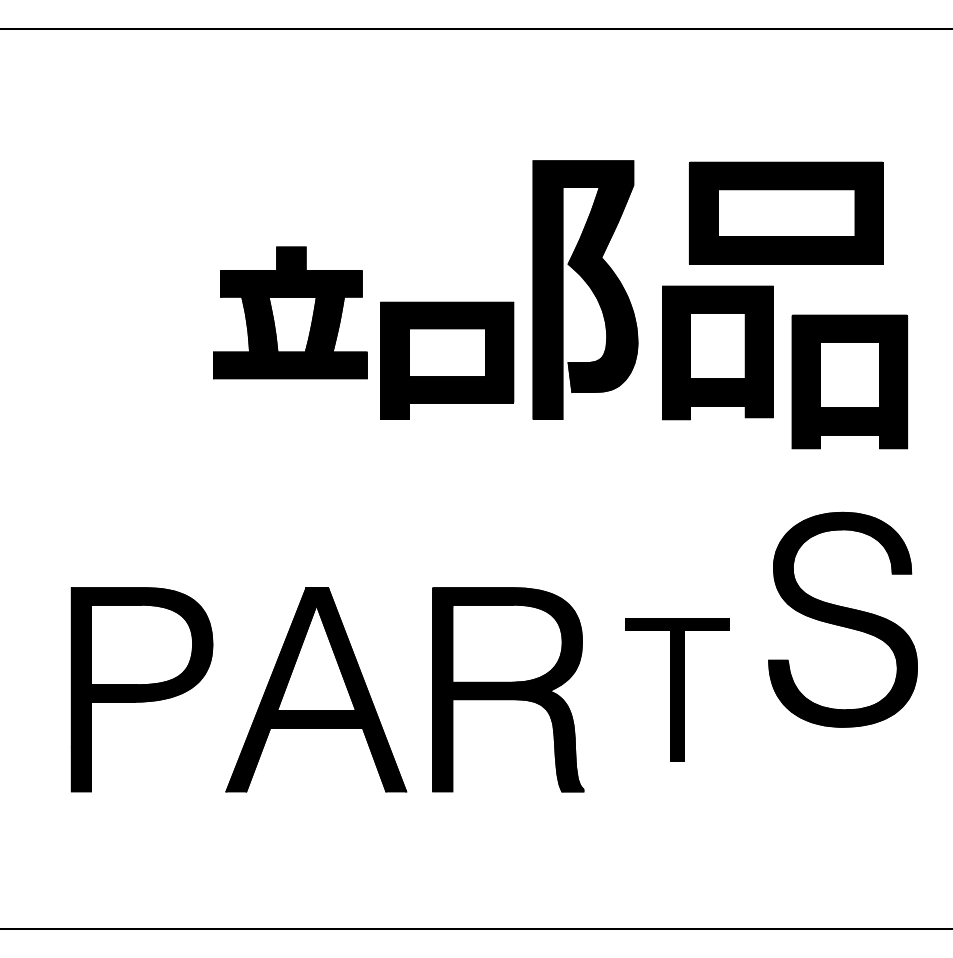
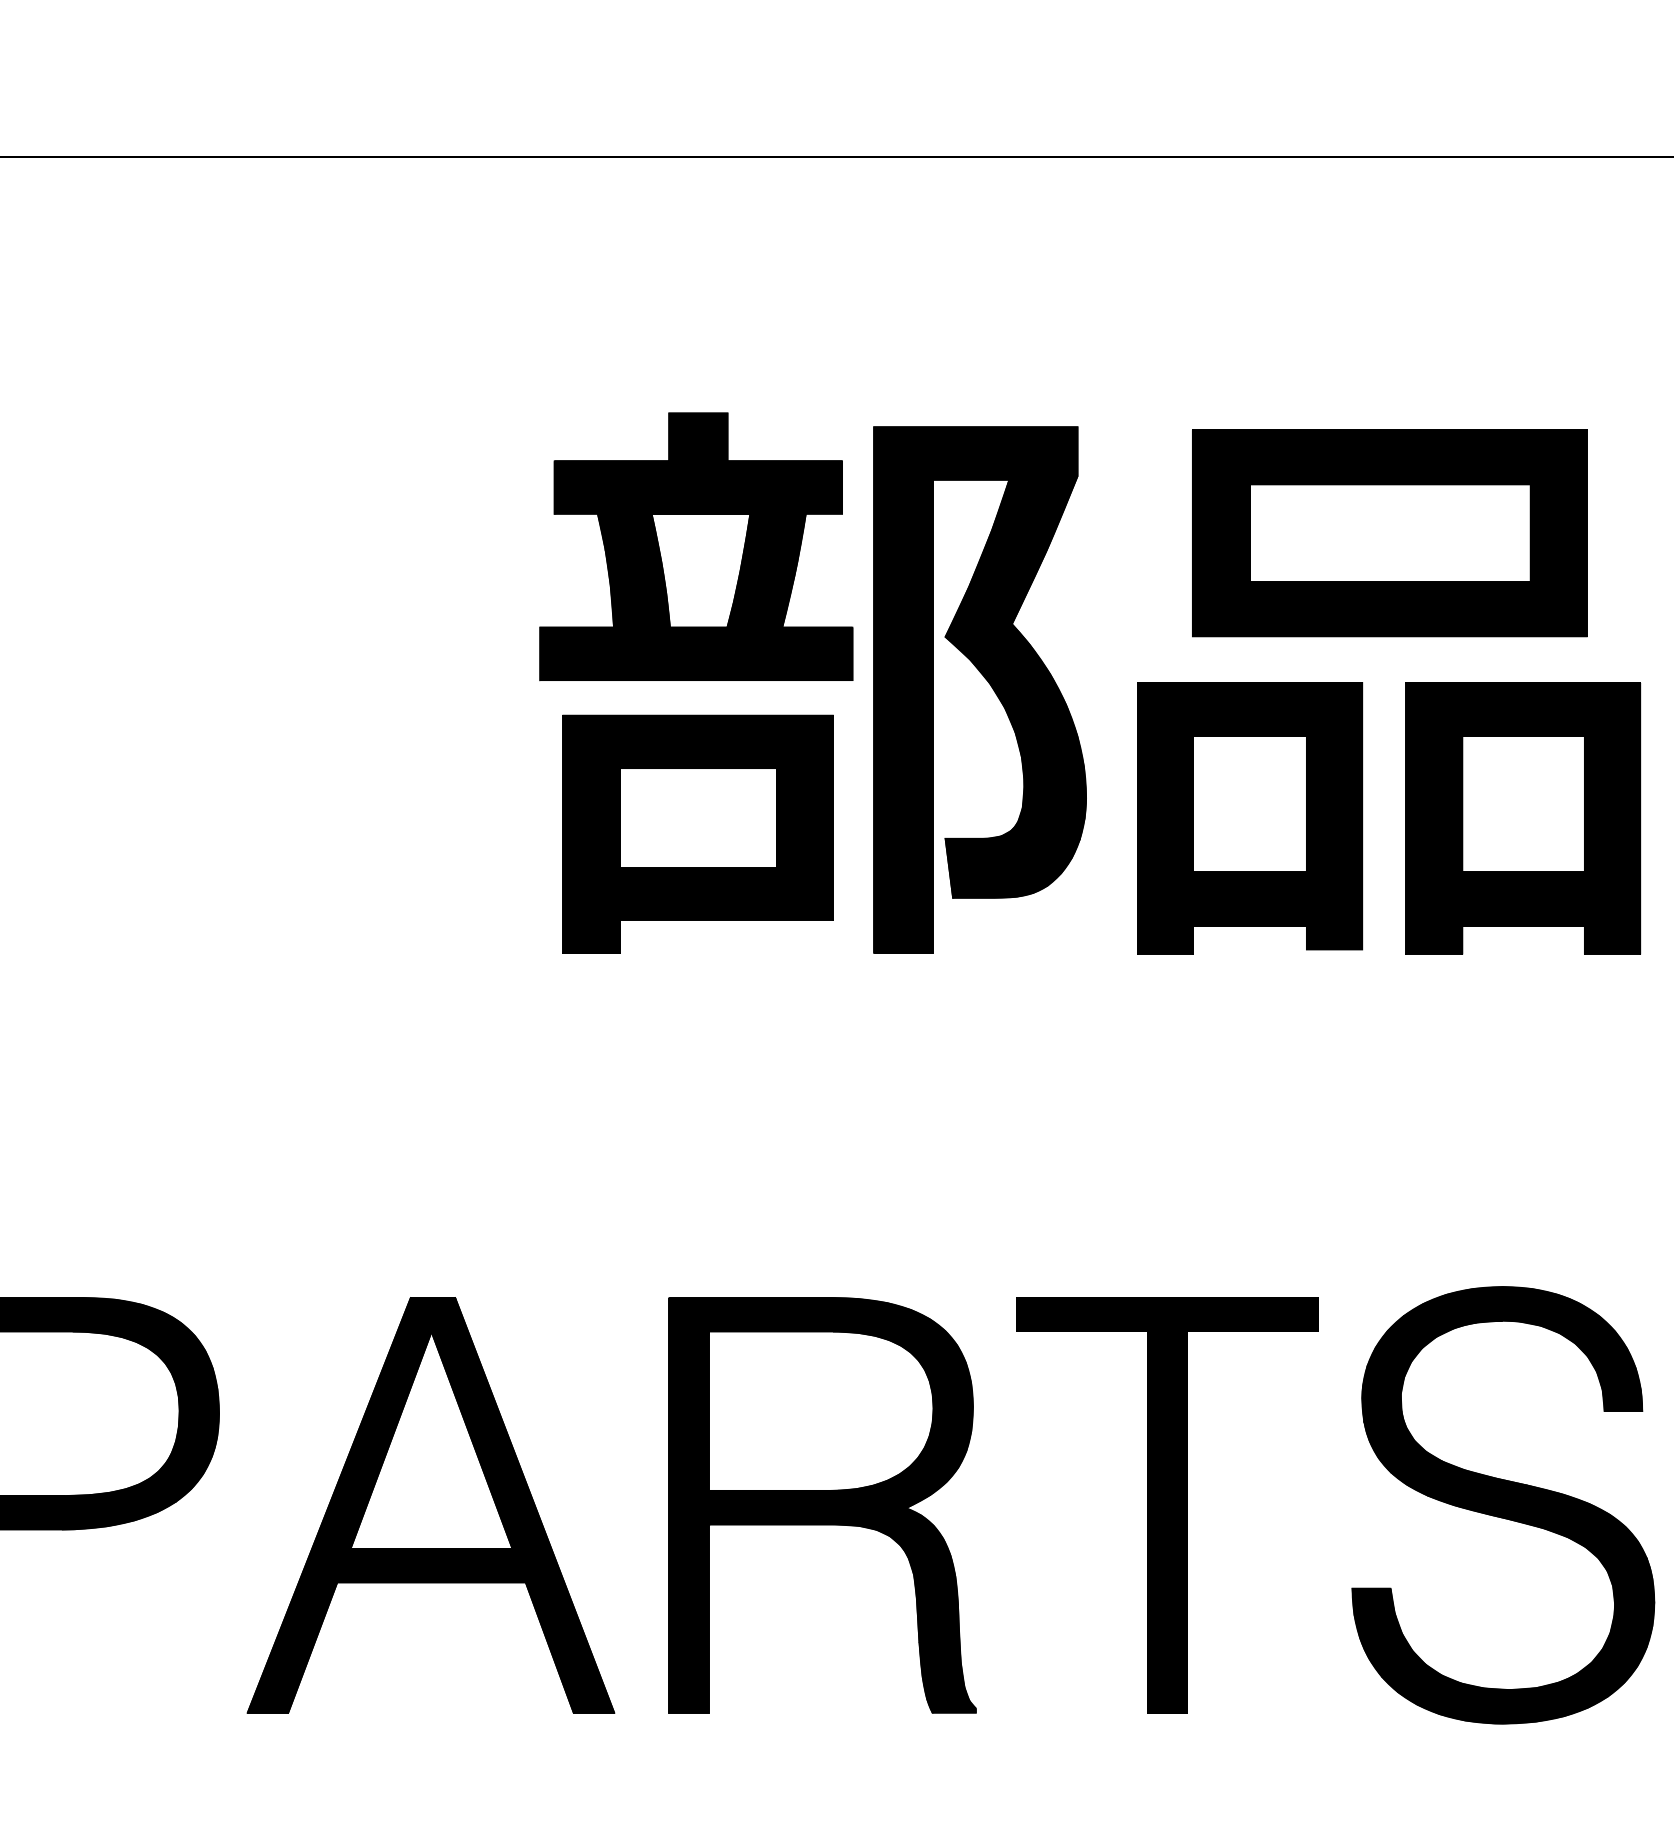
part: (290, 312) -> (696, 546), moved
part: (849, 381) -> (1522, 817), moved
part: (842, 619) -> (1502, 1504), moved
part: (677, 689) -> (1167, 1504), size x1.43

